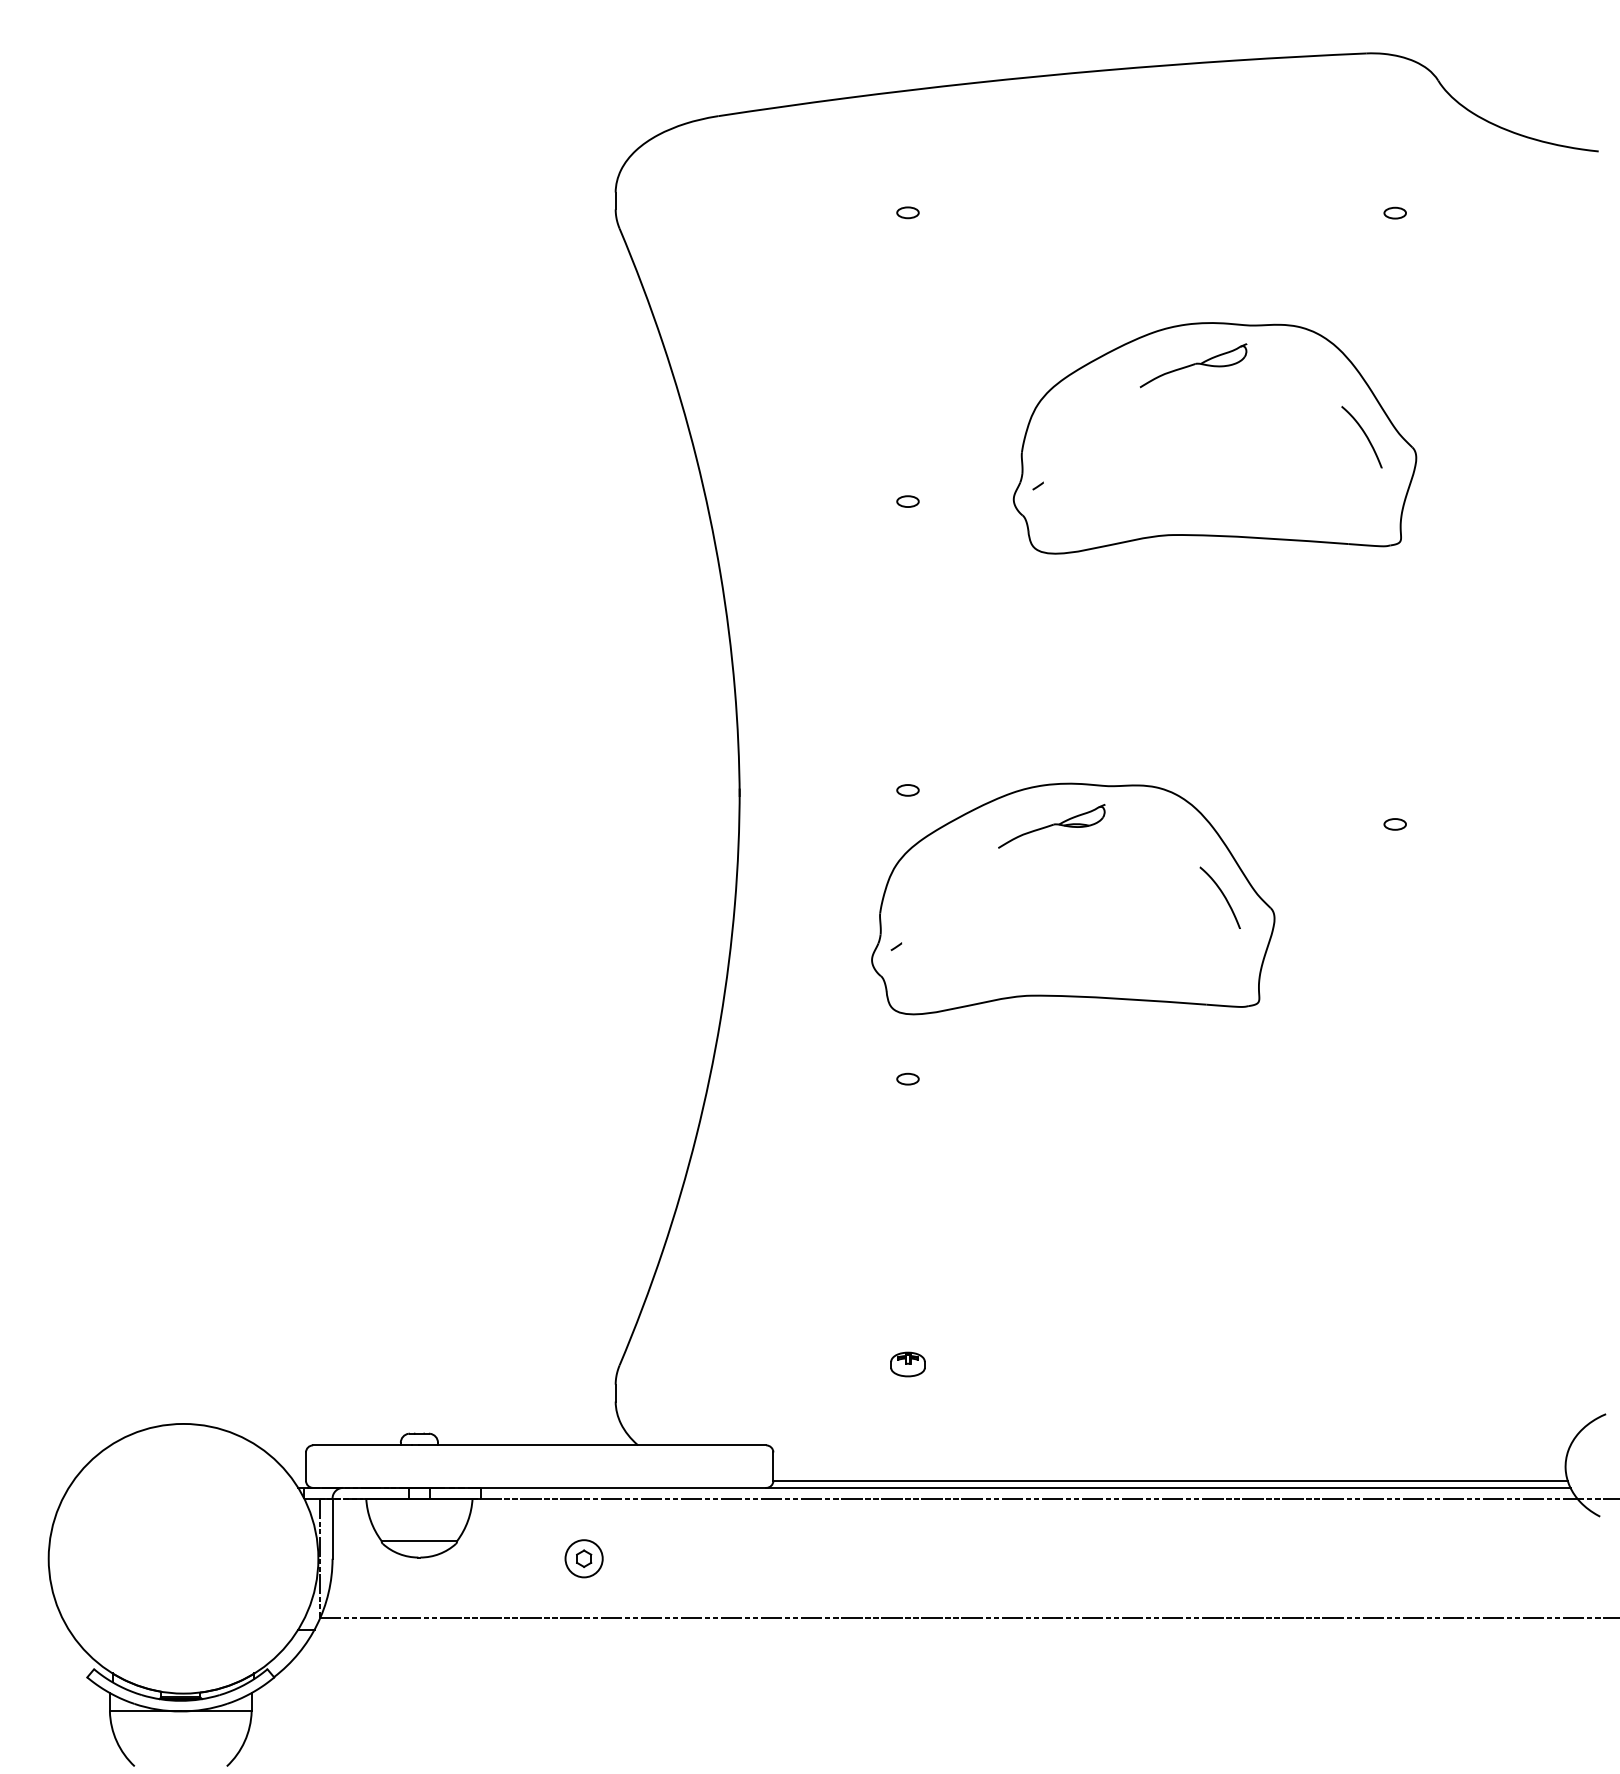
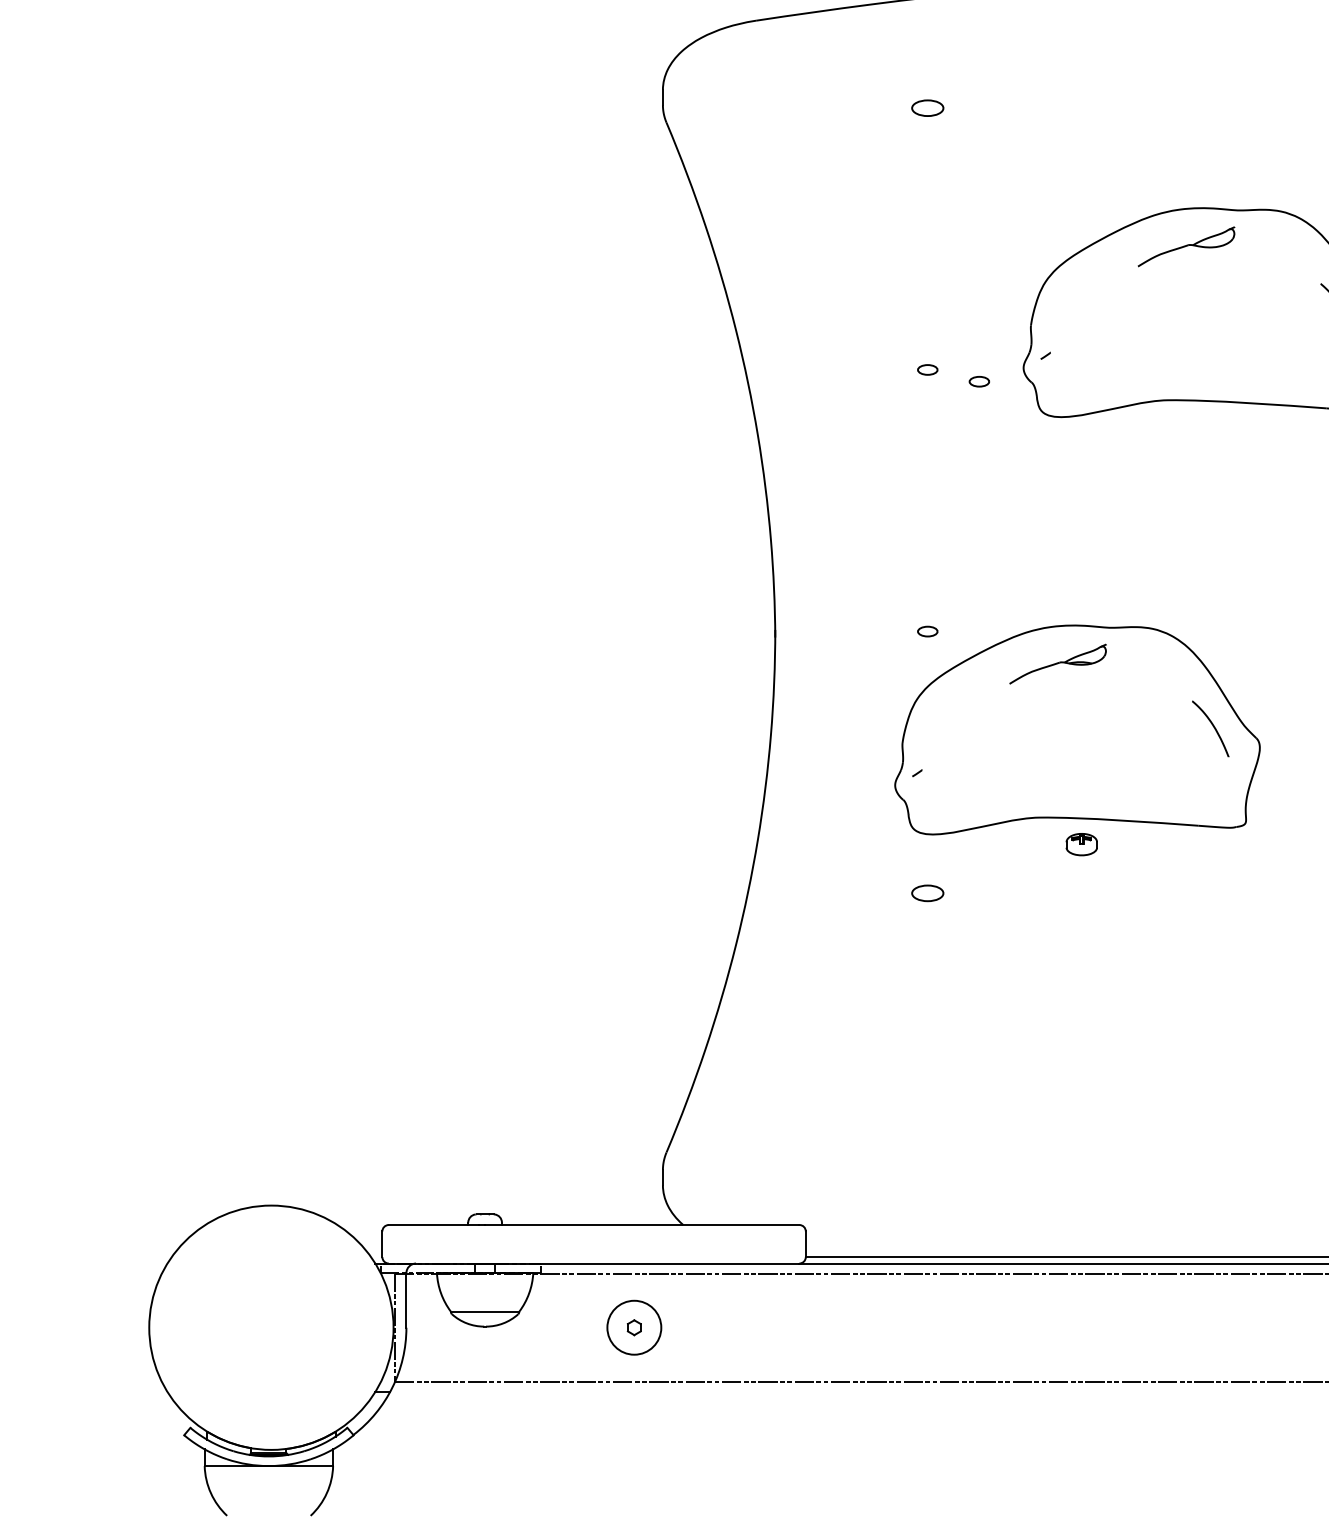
part: (907, 212) -> (927, 108), size x1.6
part: (964, 514) -> (978, 381), added
part: (907, 1078) -> (927, 892), size x1.6
part: (907, 1364) -> (1081, 844), moved
circle: (583, 1558) -> (633, 1327), size x1.6

